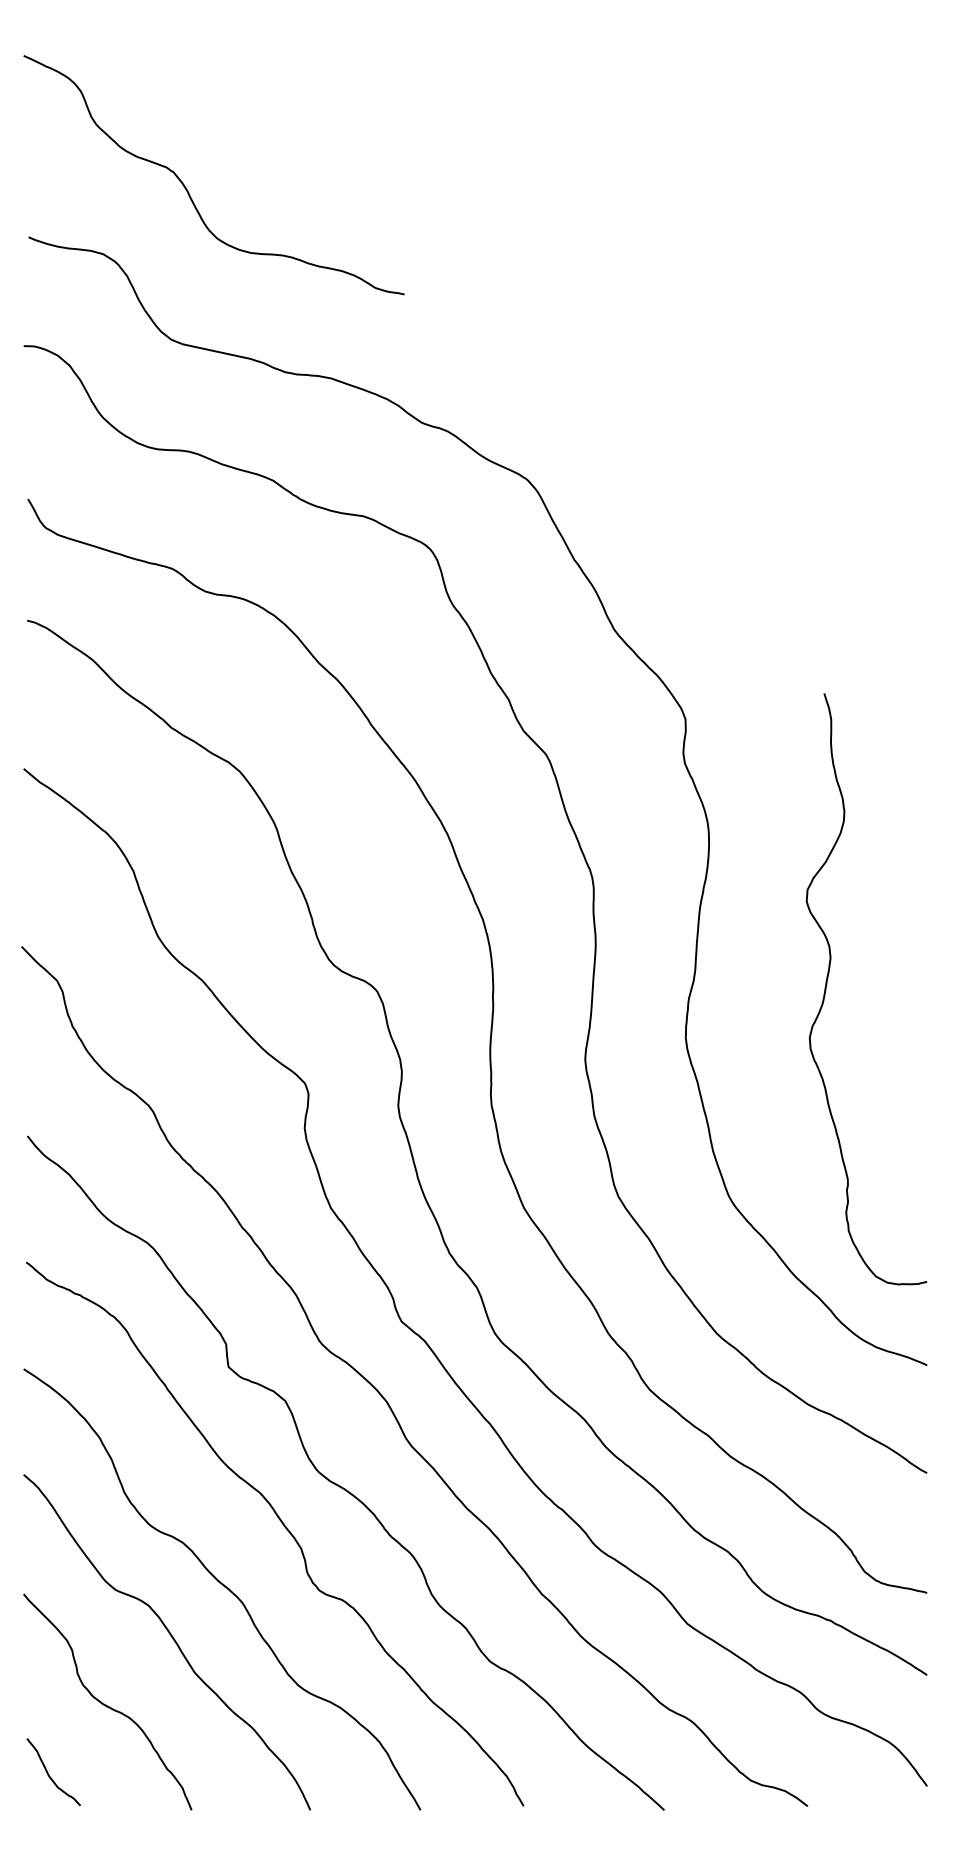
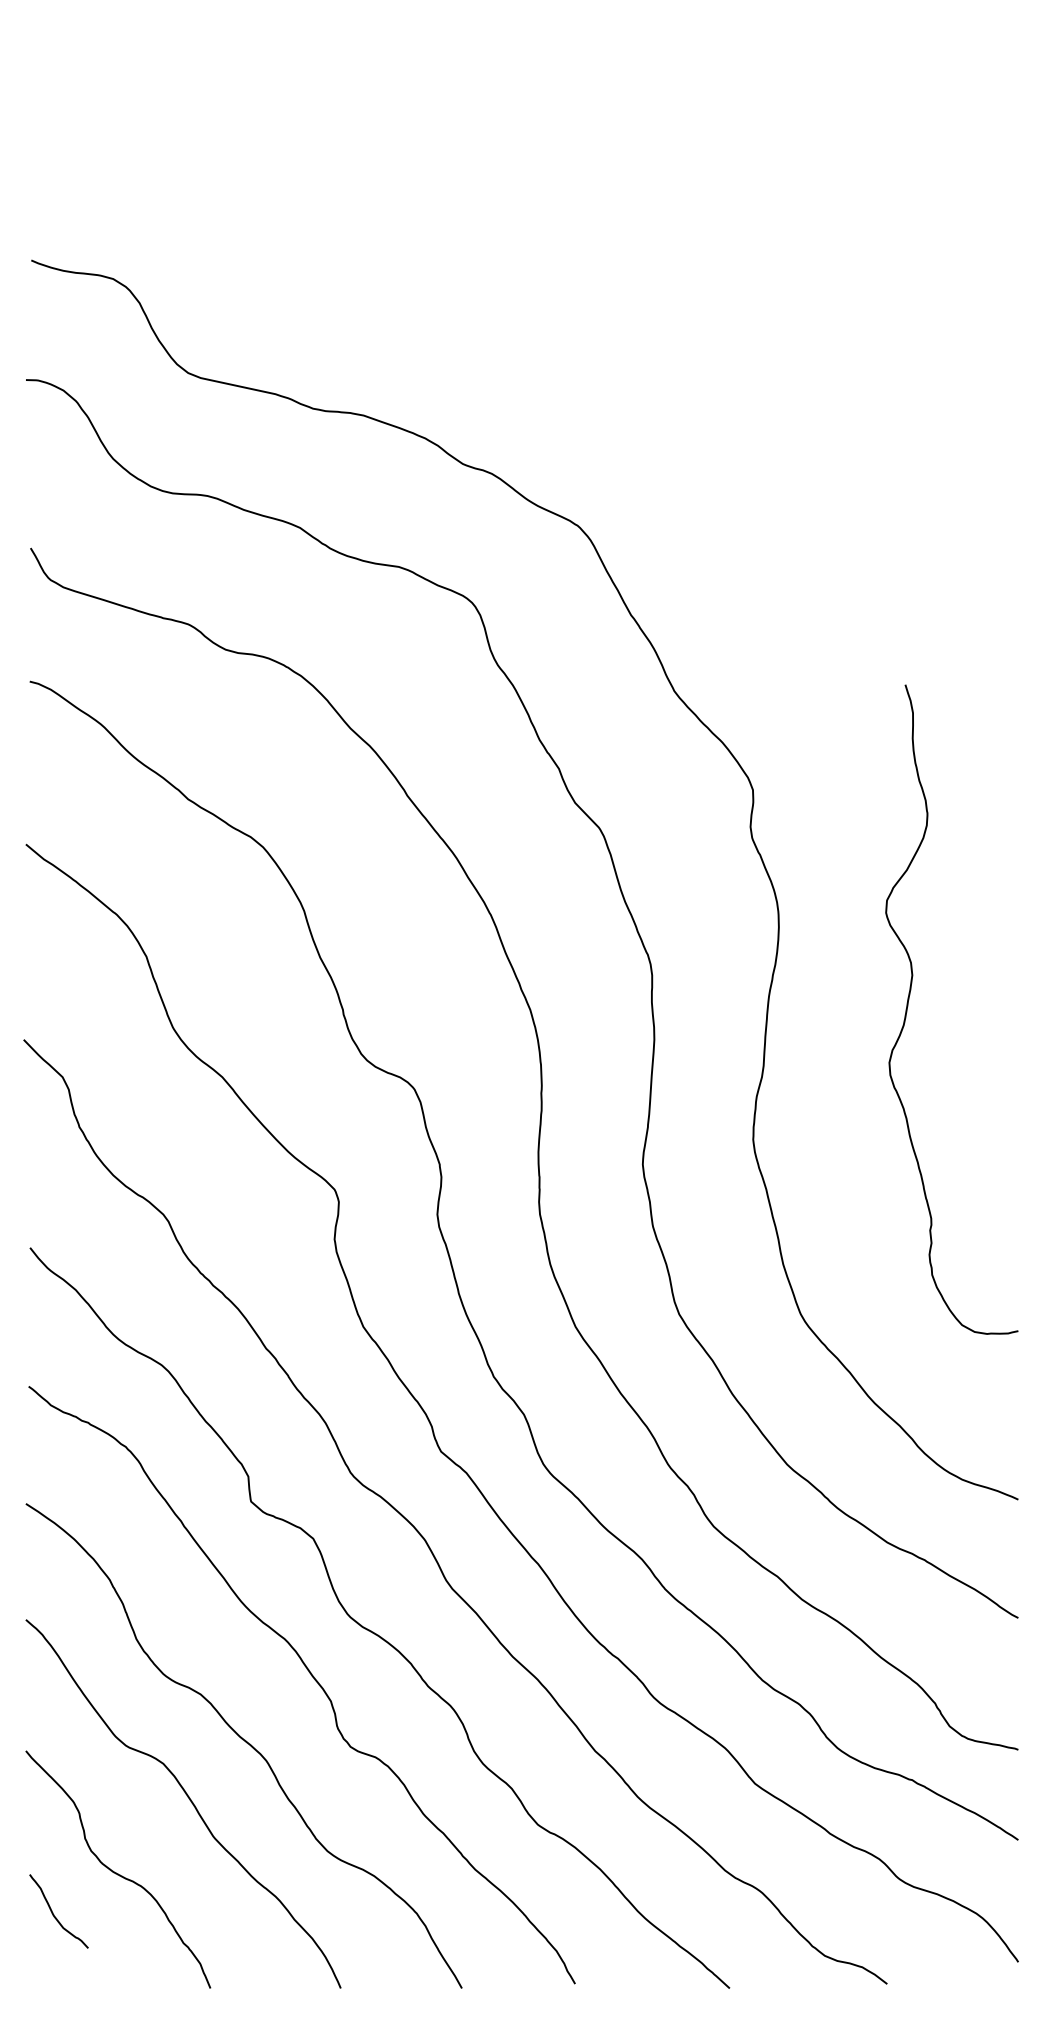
curve: (188, 190) -> (206, 209), removed
curve: (827, 984) -> (908, 1004), moved
curve: (49, 1774) -> (54, 1913), moved

